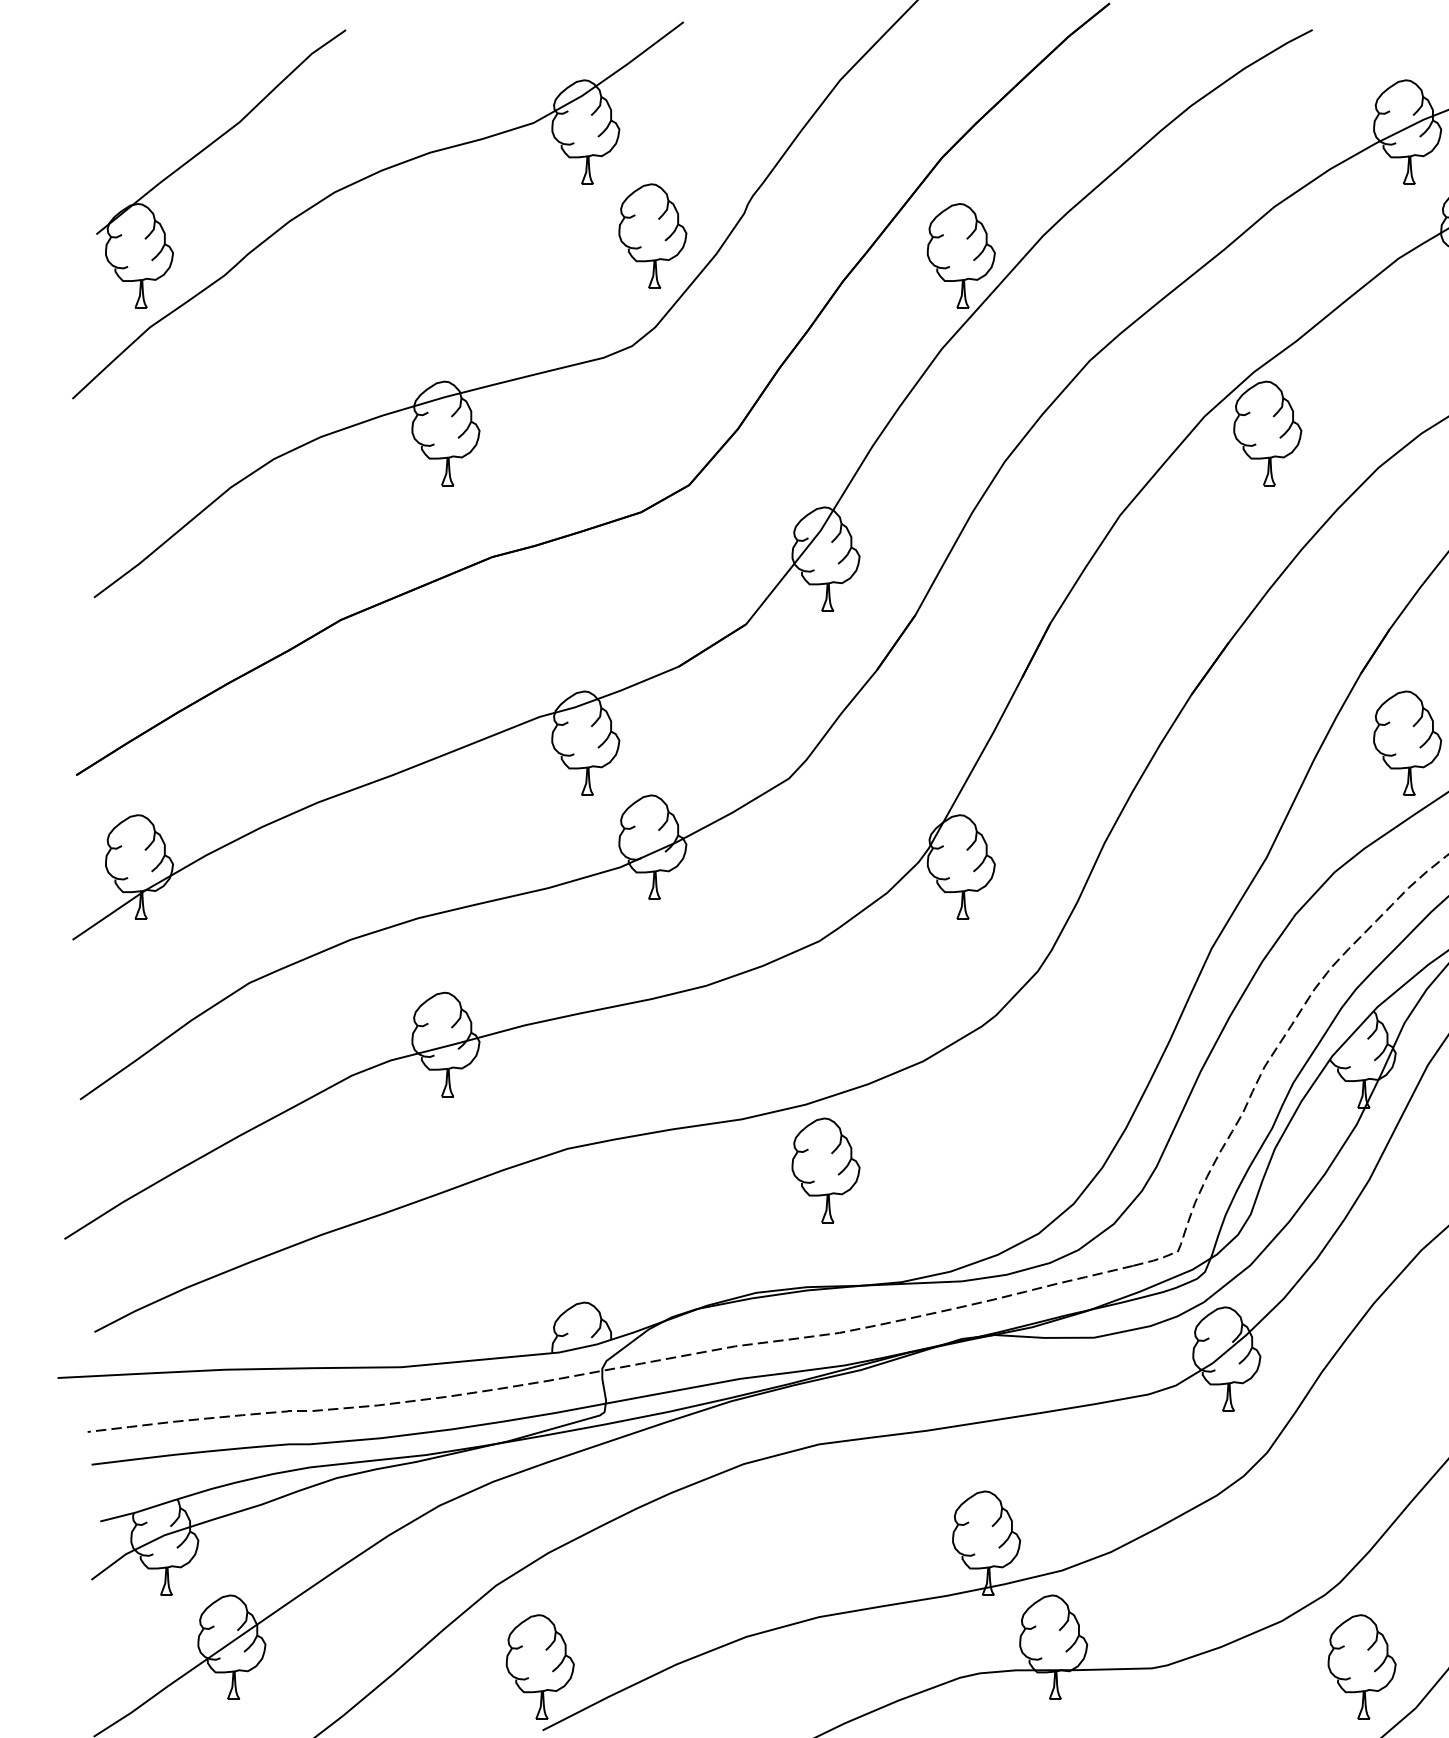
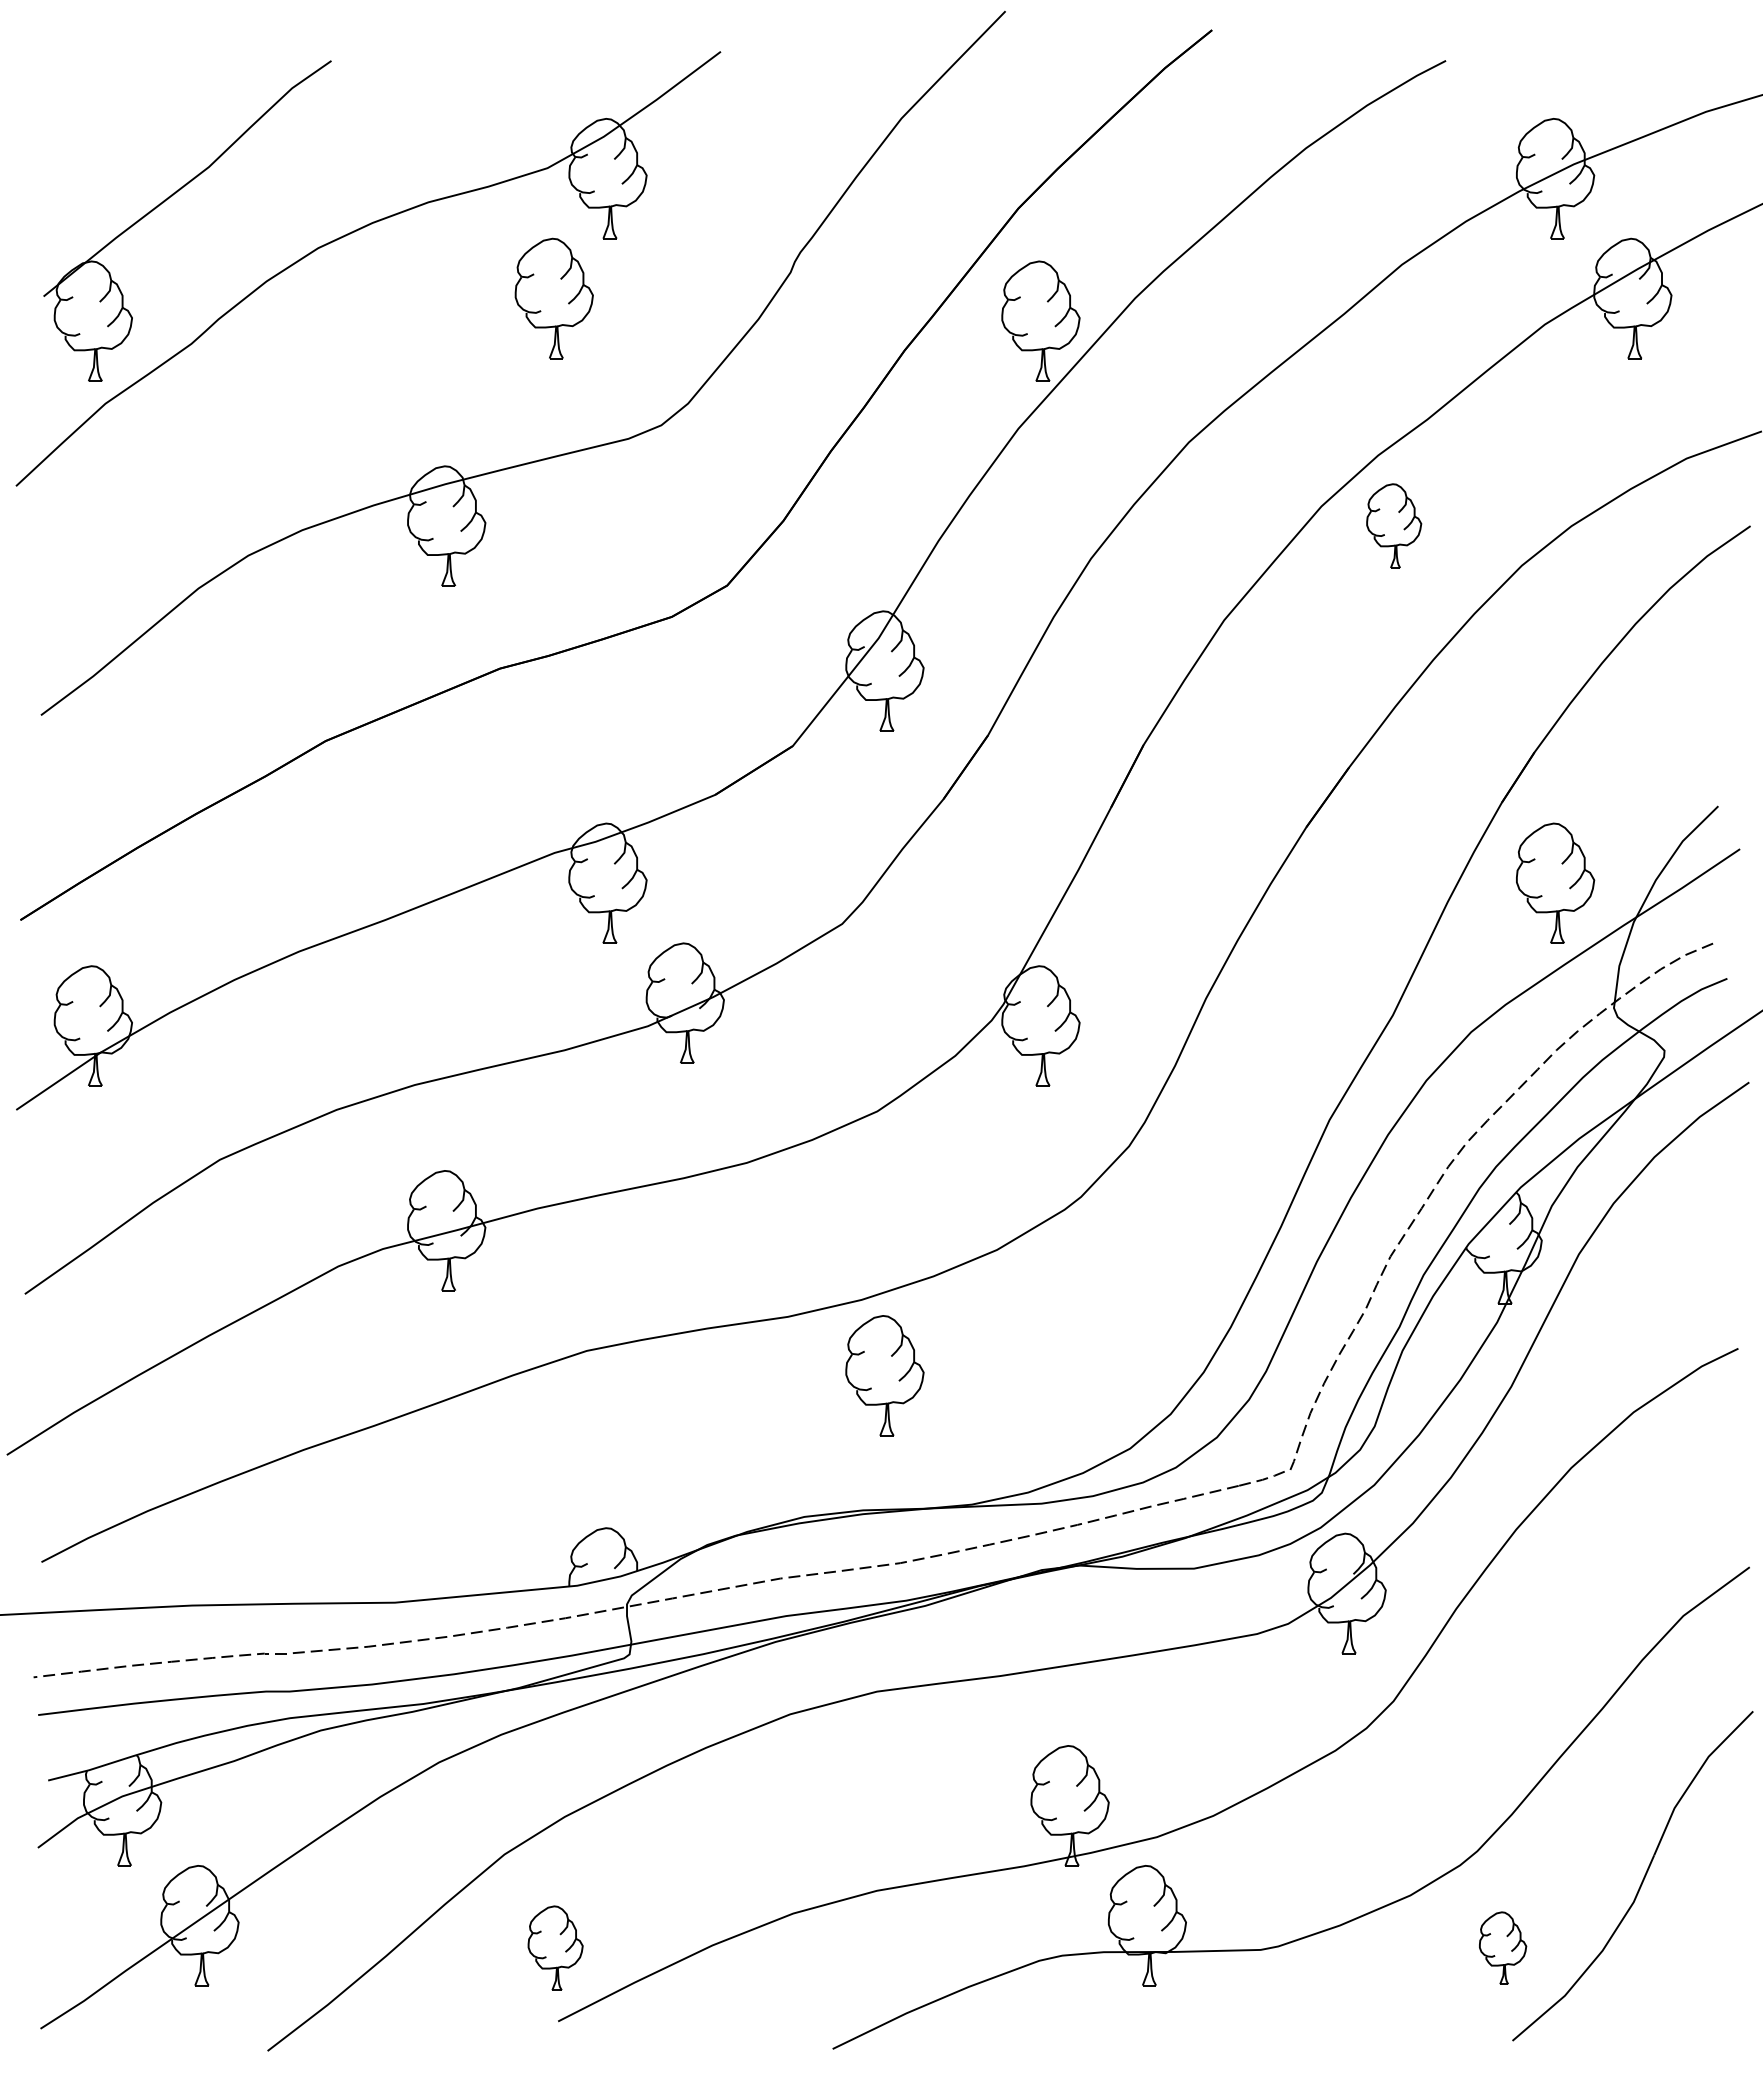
part: (652, 236) -> (553, 298), moved
part: (1267, 432) -> (1393, 525), size x0.7
part: (540, 1666) -> (555, 1947), size x0.7
part: (1361, 1666) -> (1502, 1947), size x0.6

